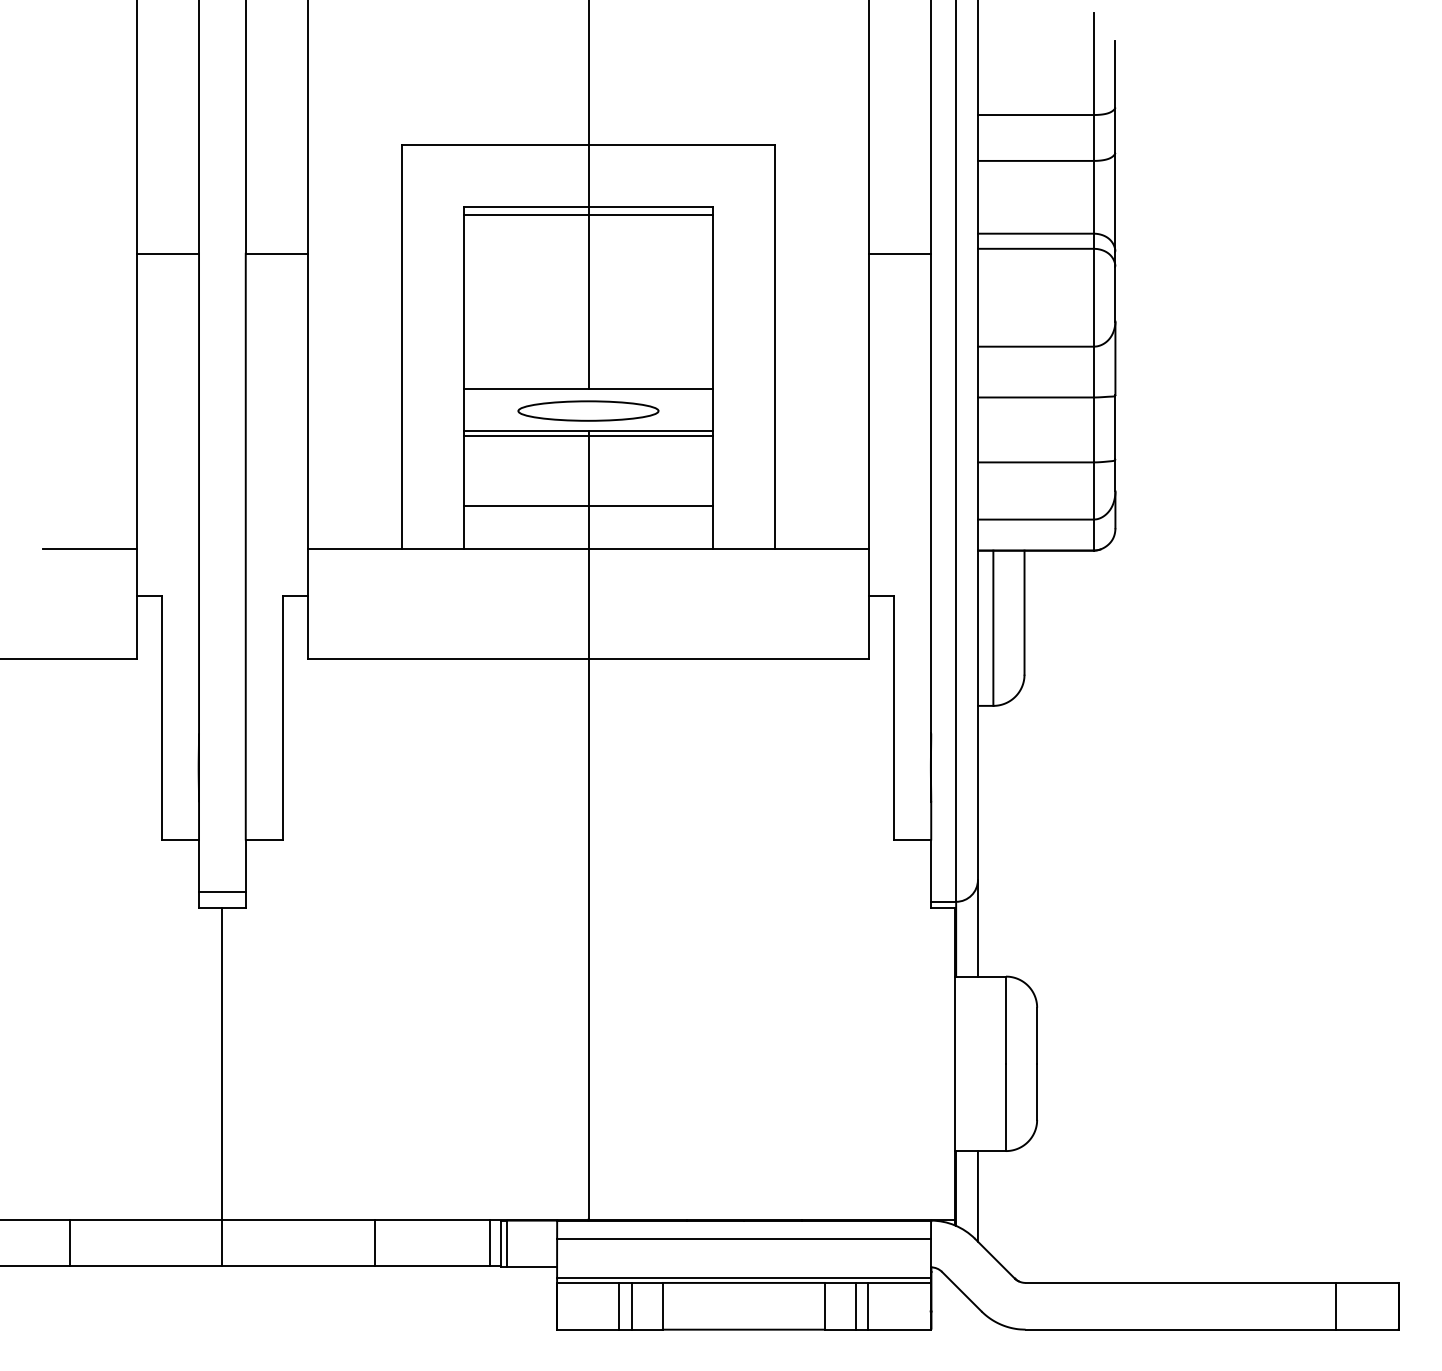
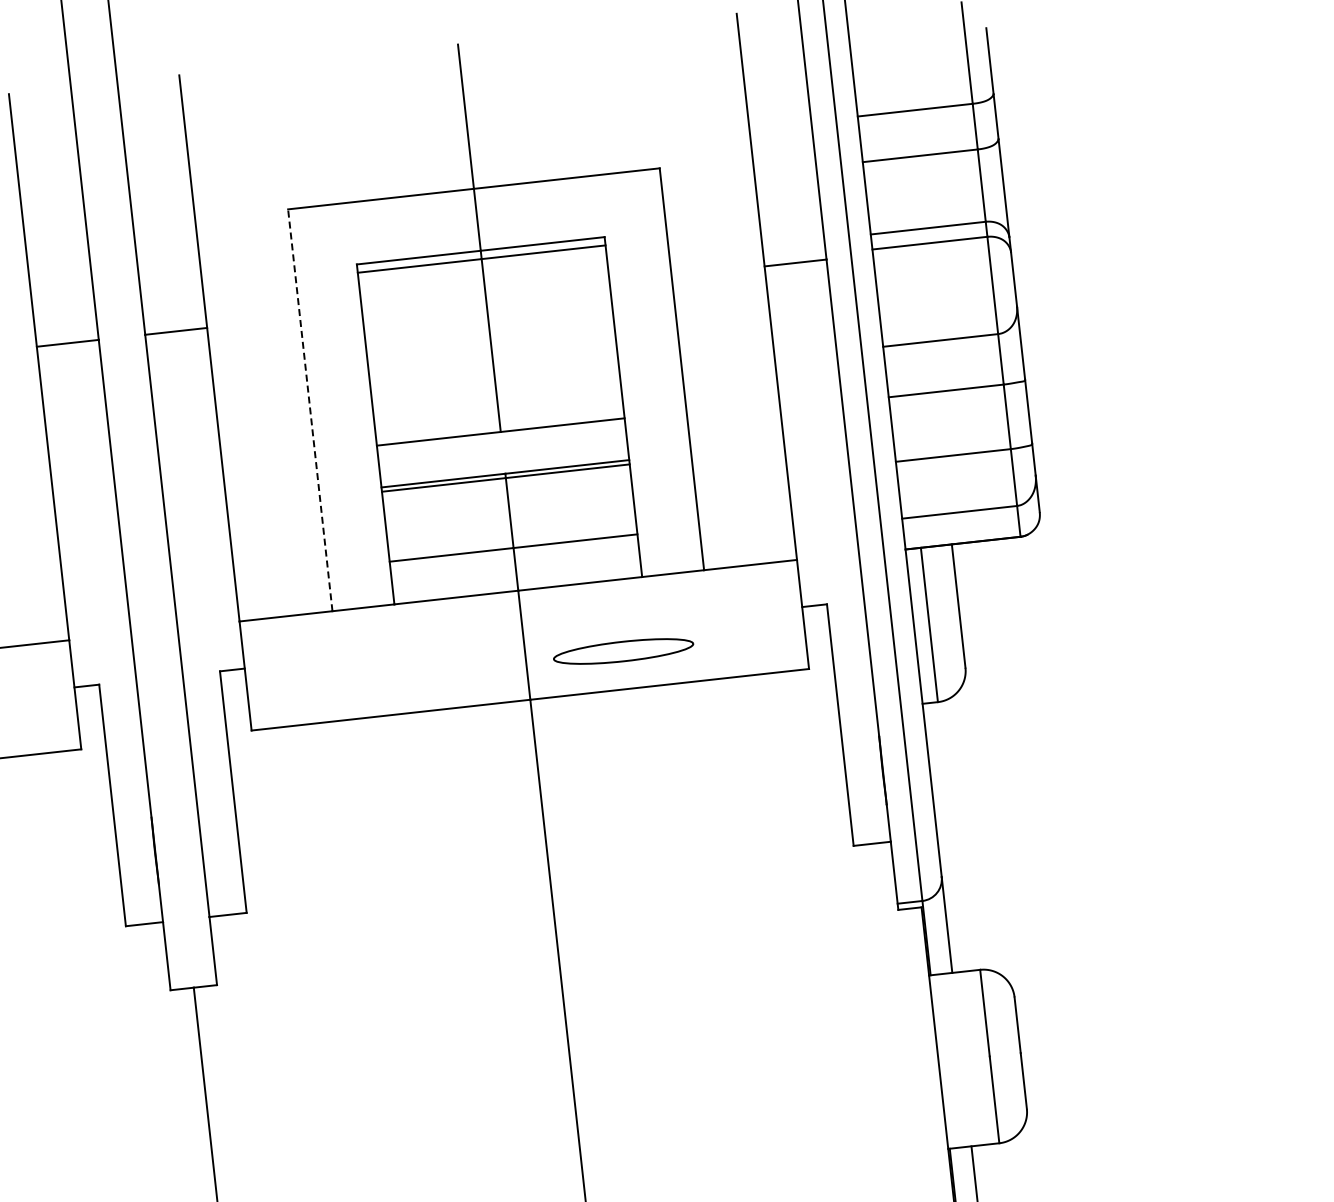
line: (401, 346) -> (310, 409), solid -> dashed
part: (588, 410) -> (623, 650), moved
line: (222, 892) -> (192, 972), removed

